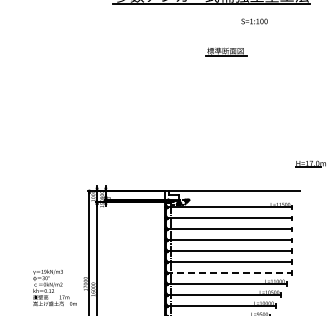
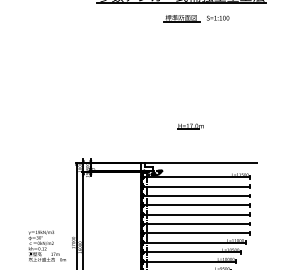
part: (226, 51) -> (182, 18), moved
part: (310, 163) -> (190, 126), moved
line: (229, 273) -> (196, 233), dashed -> solid

